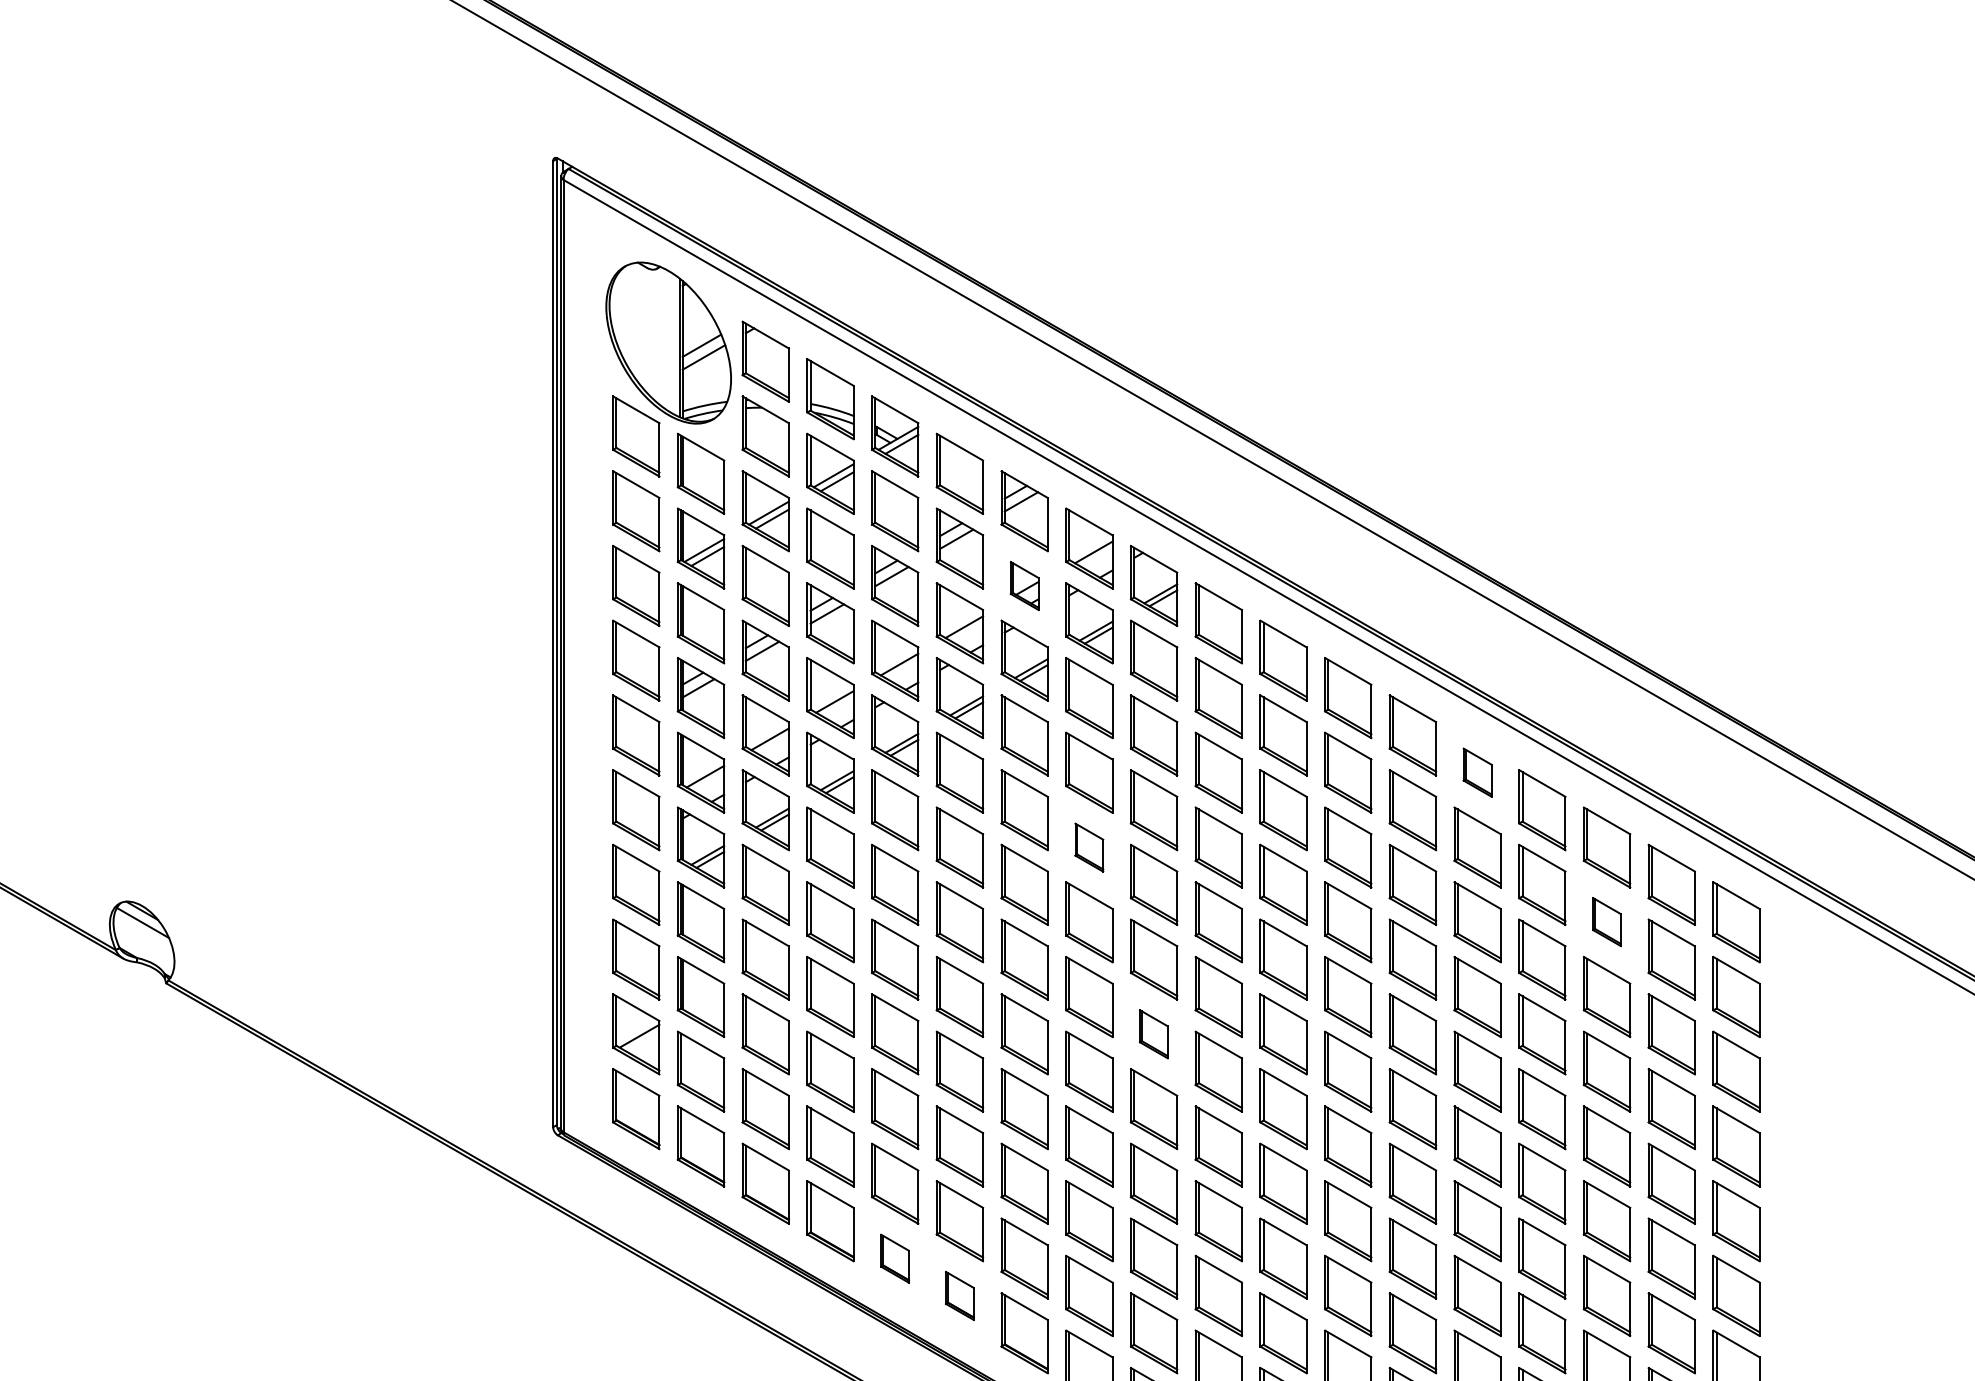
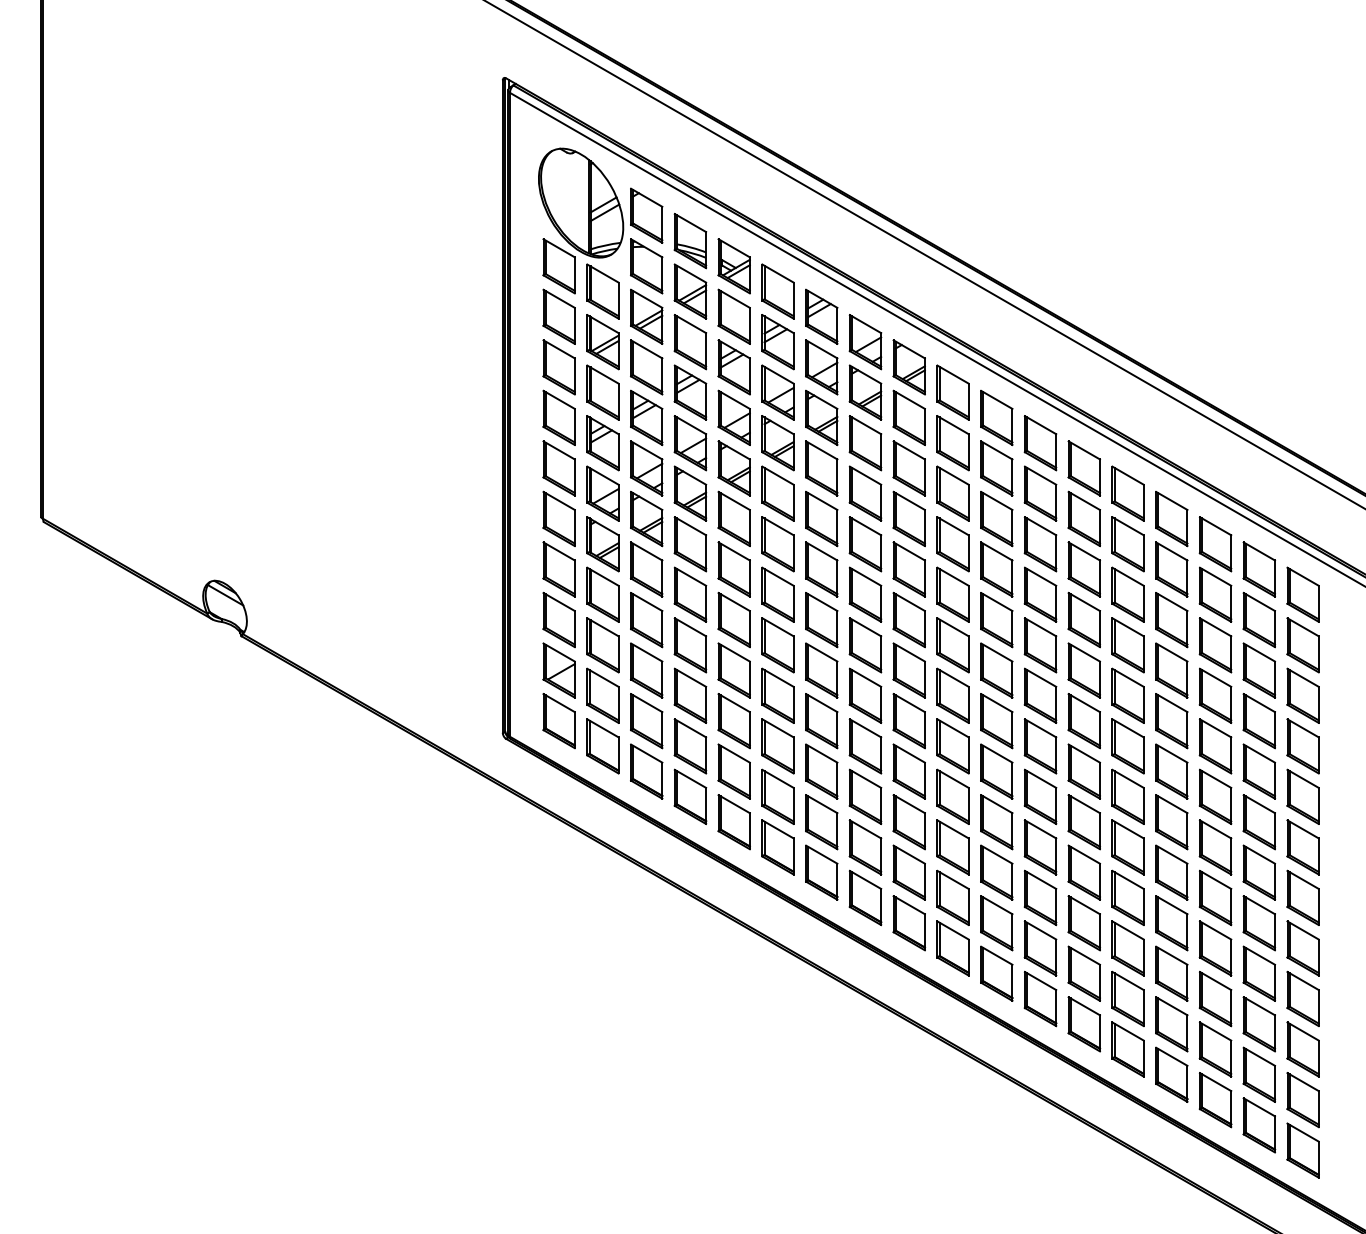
part: (1024, 586) -> (821, 367), size x1.67
part: (1476, 772) -> (1127, 493), size x1.67
part: (1089, 847) -> (865, 544), size x1.67
part: (1606, 921) -> (1215, 594), size x1.67
part: (1152, 1034) -> (908, 670), size x1.67
part: (894, 1259) -> (733, 822), size x1.67
part: (959, 1296) -> (777, 847), size x1.67

